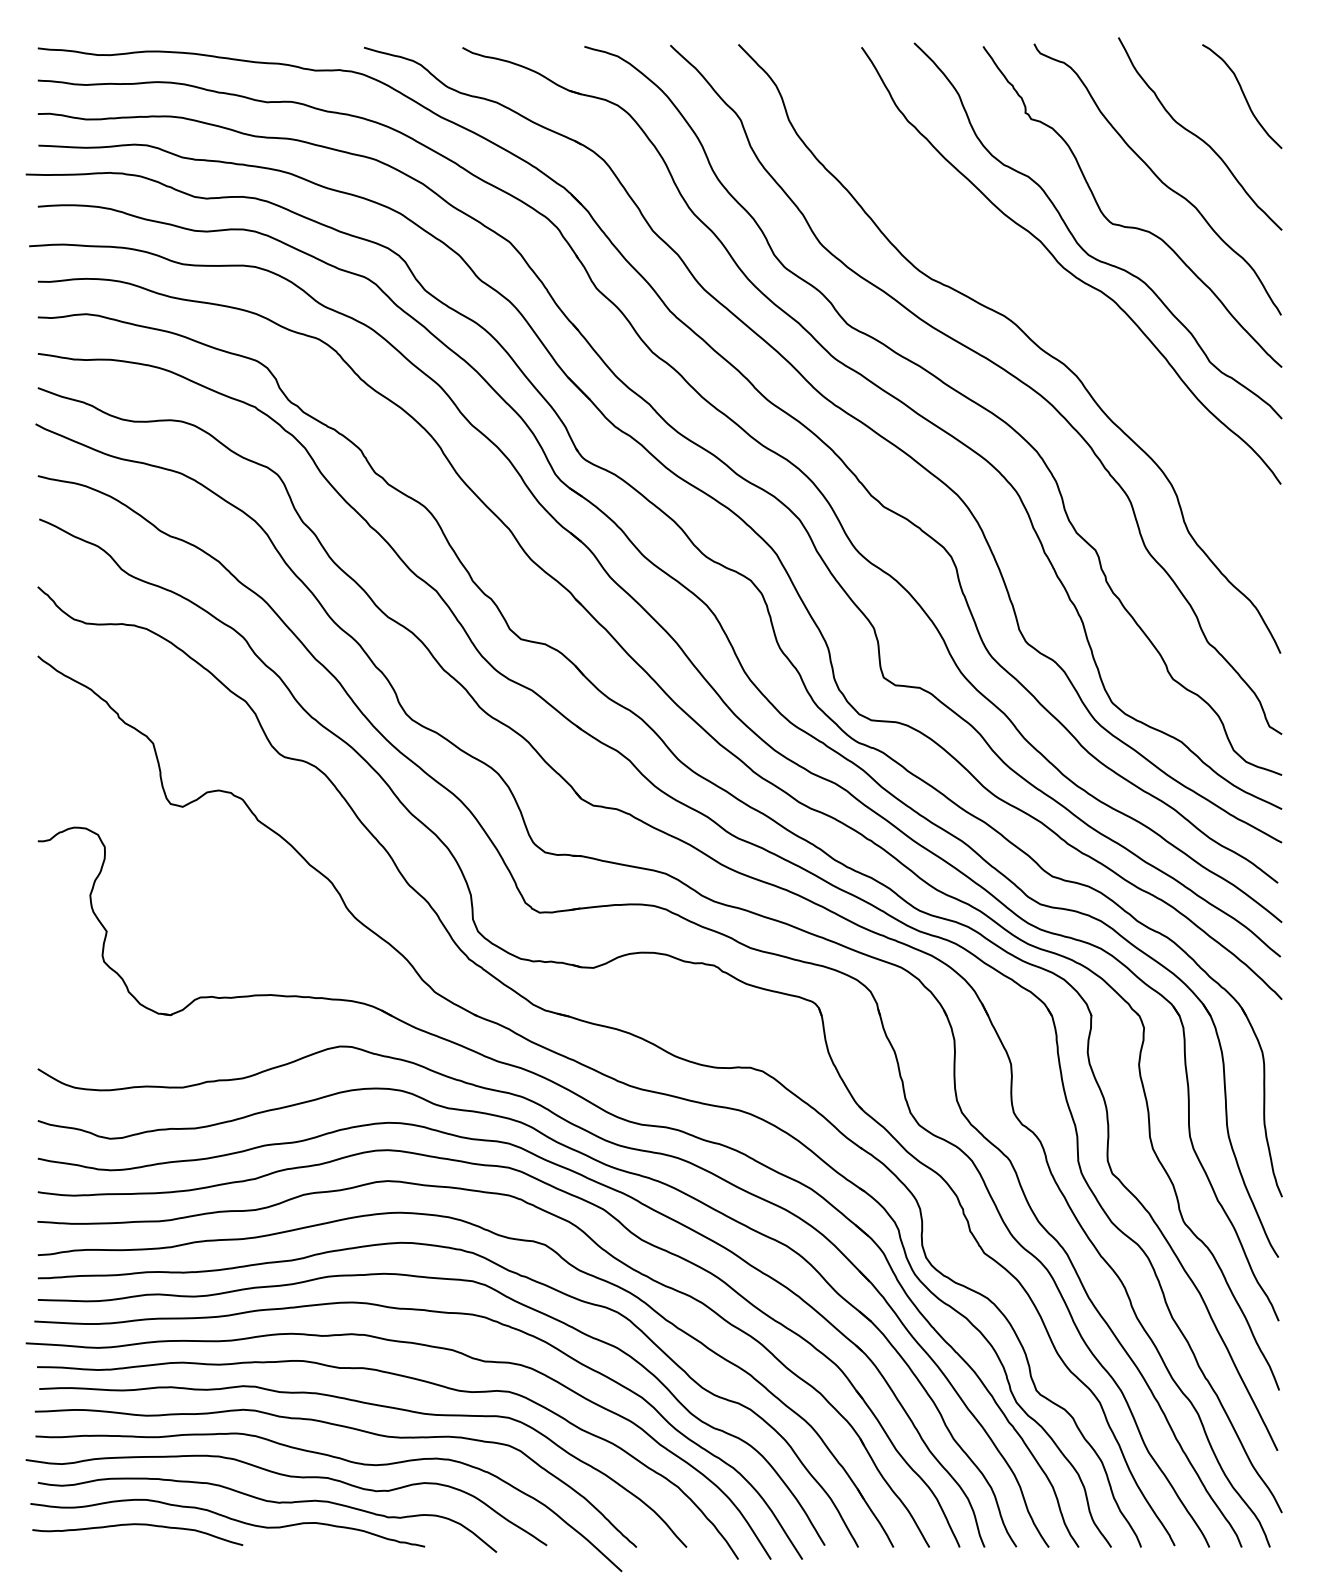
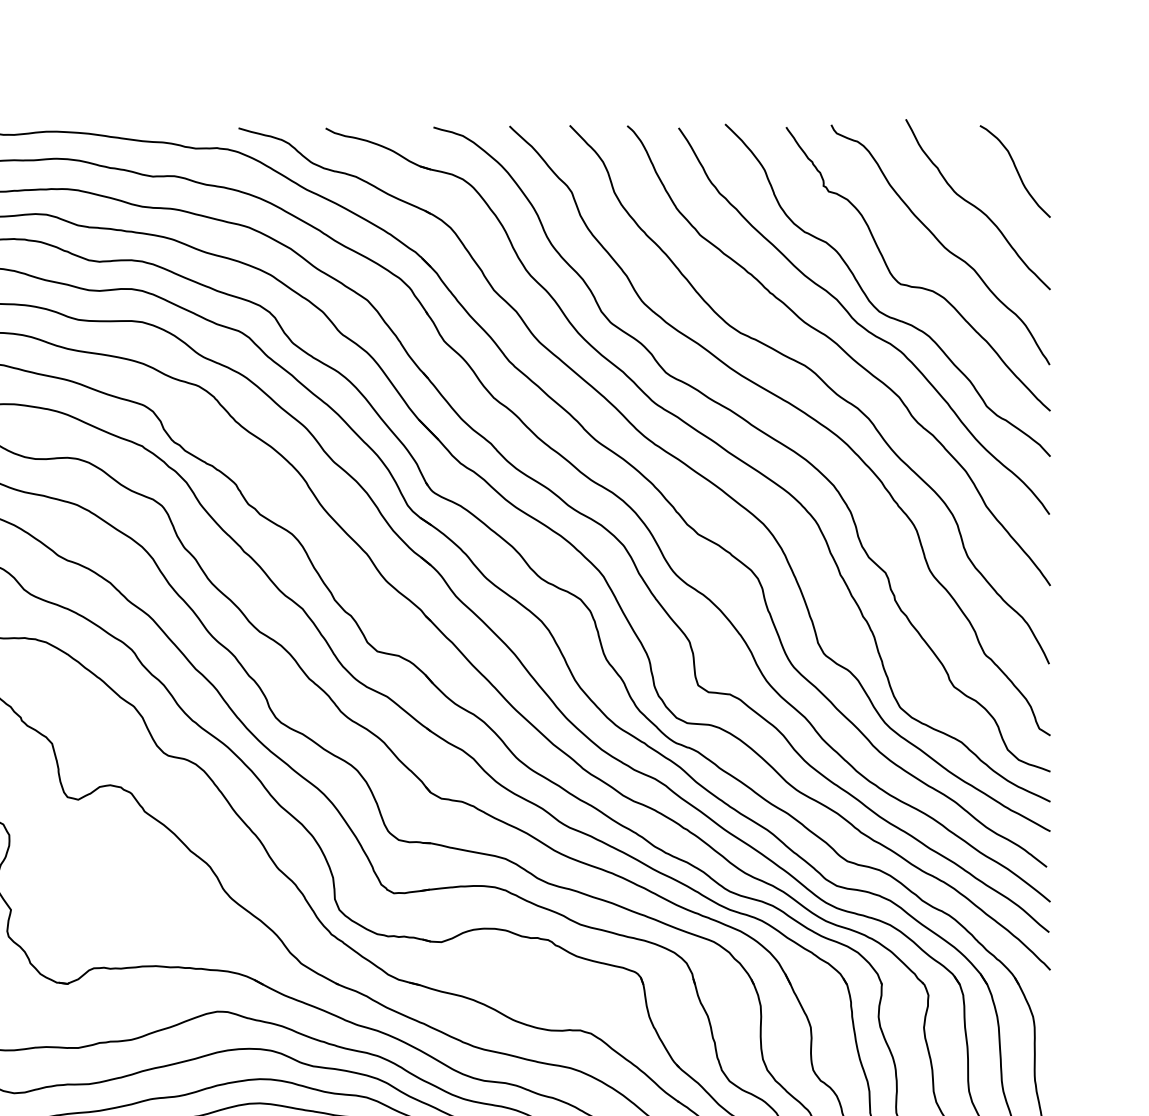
curve: (1047, 299) -> (843, 351), added

